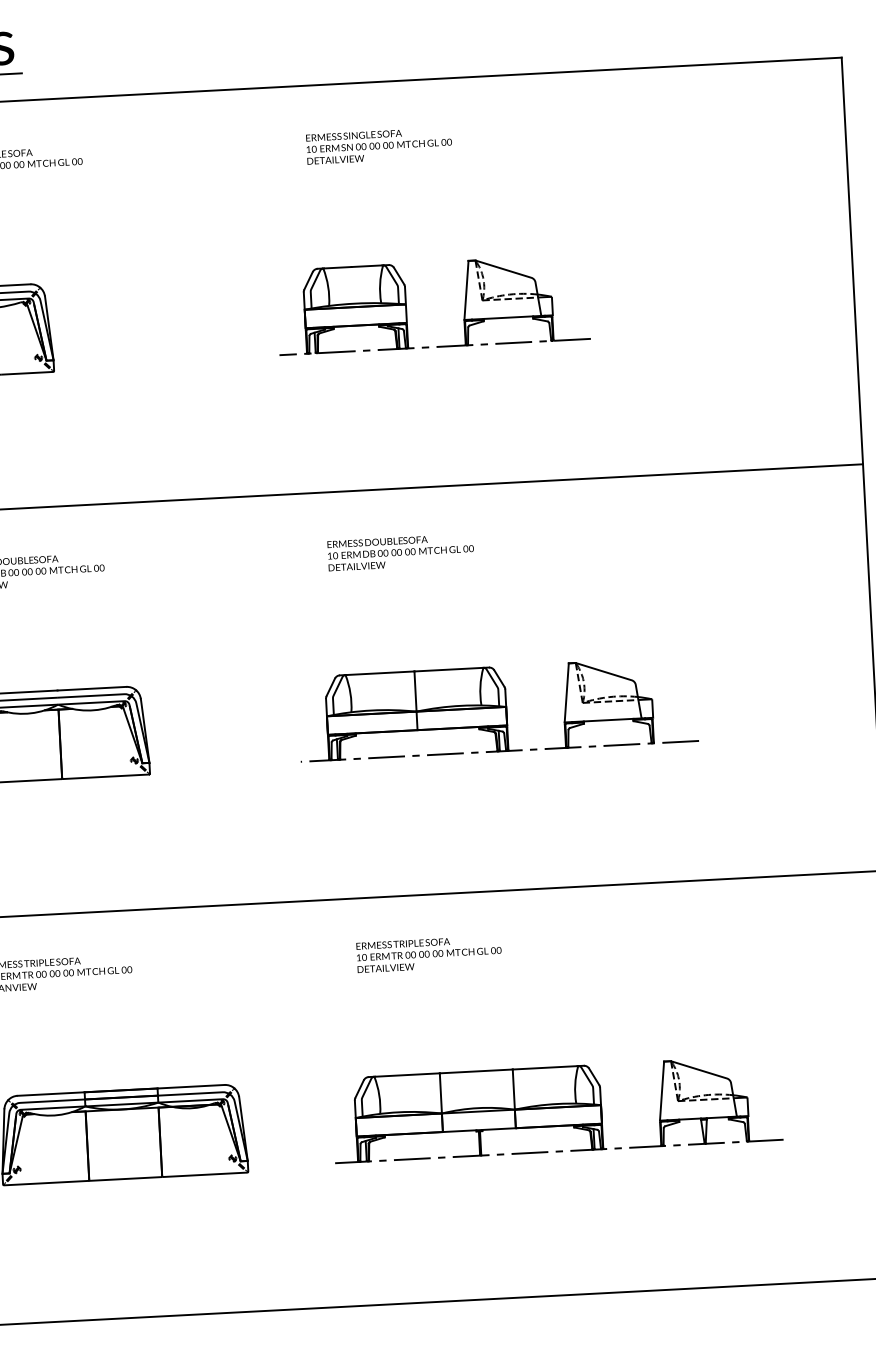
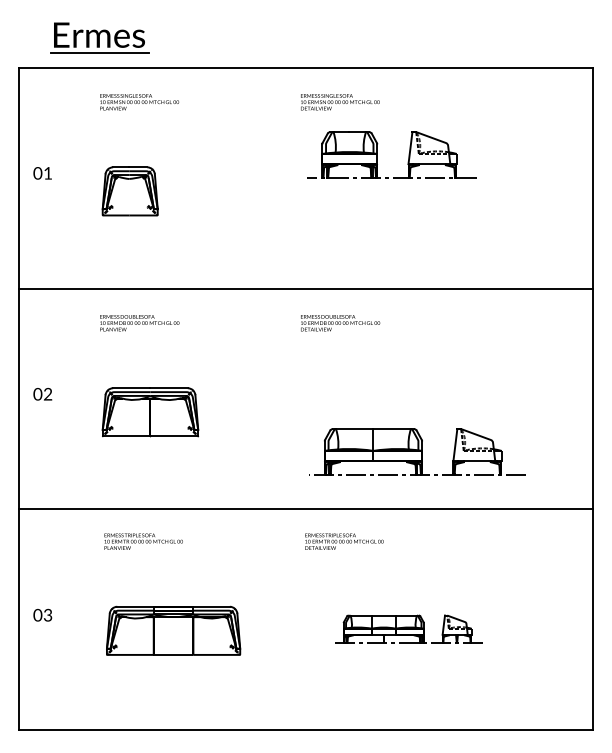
part: (406, 305) -> (377, 154), moved
part: (497, 708) -> (417, 451), moved
part: (557, 1107) -> (409, 628), size x0.6

